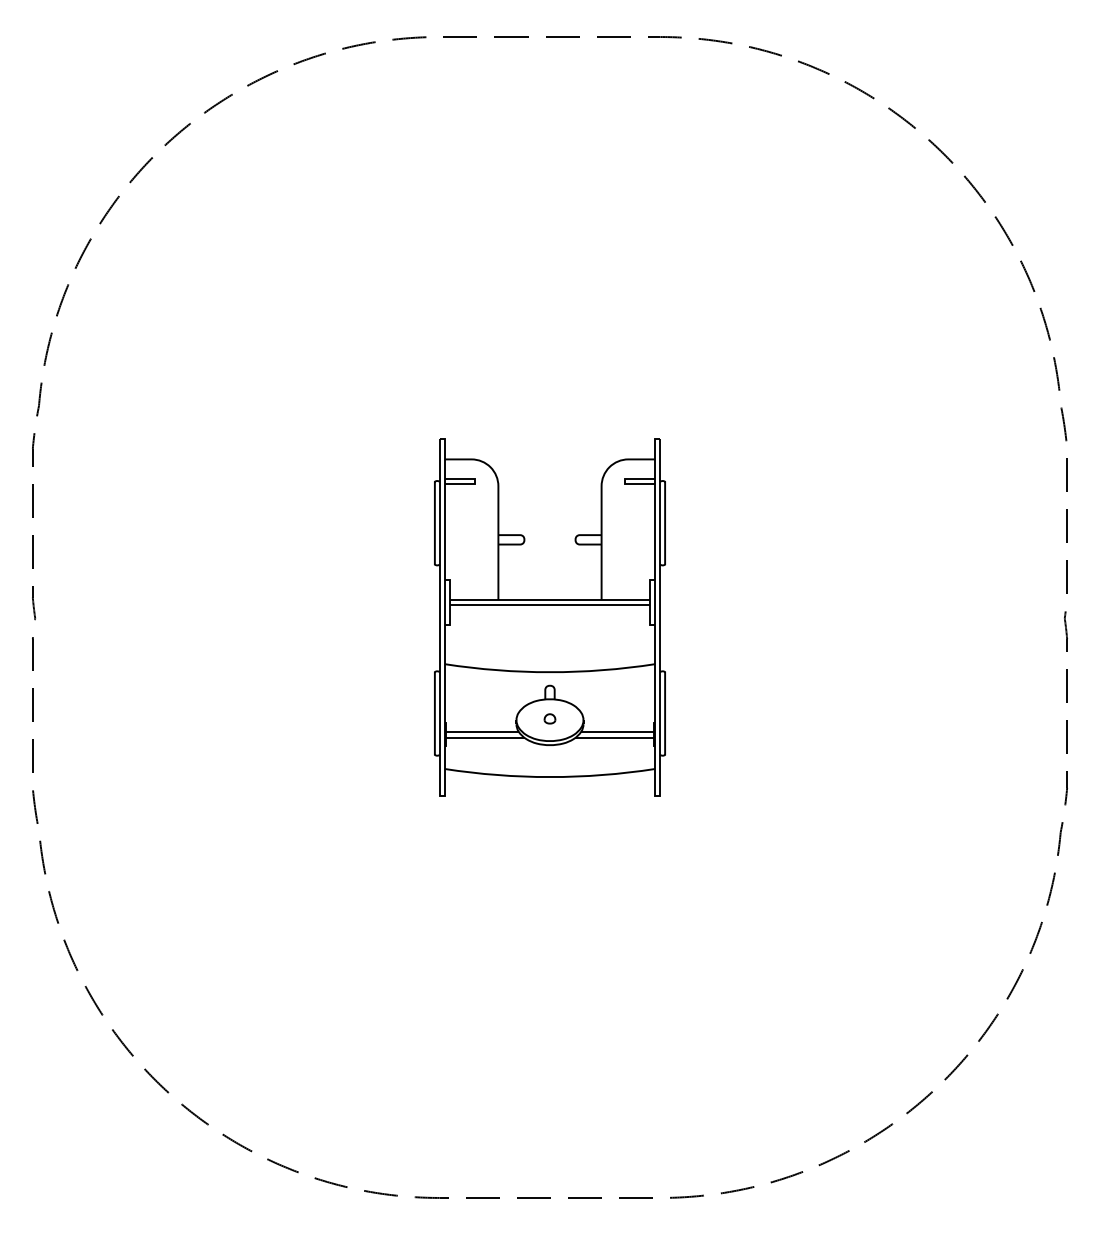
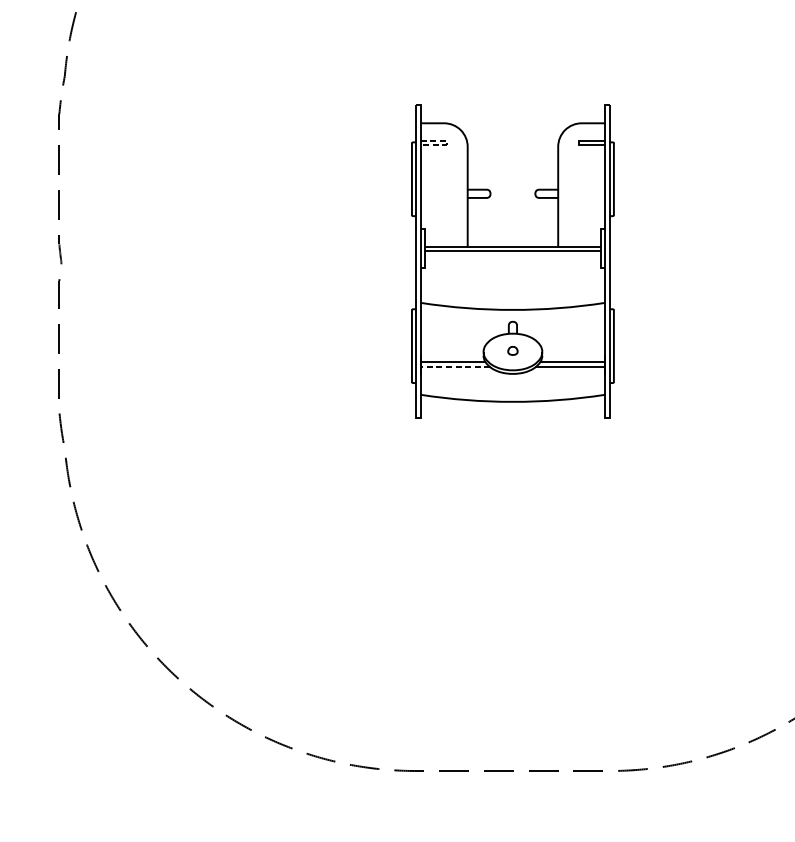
line: (474, 481) -> (446, 142), solid -> dashed
line: (484, 737) -> (455, 367), solid -> dashed

